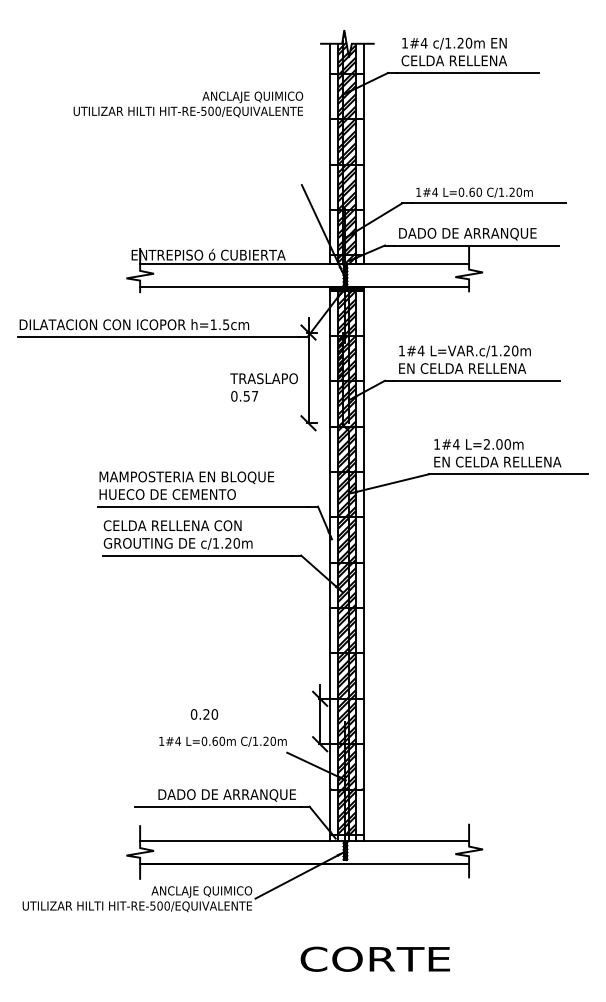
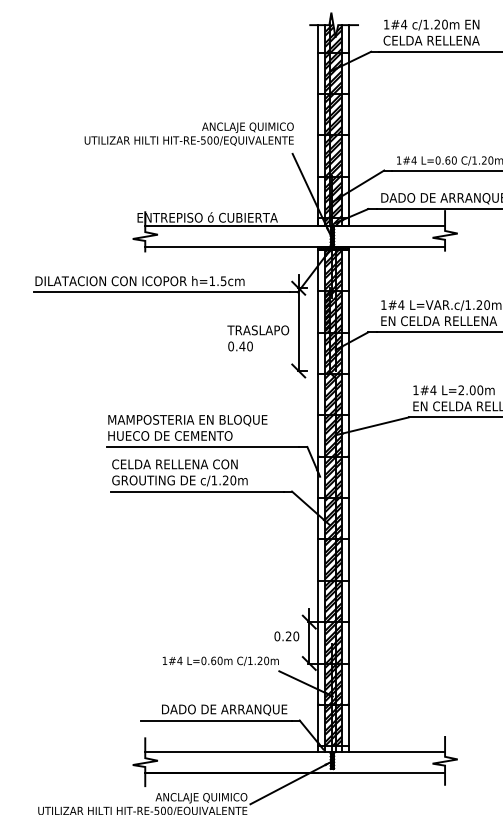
text: (188, 104) -> (189, 134), moved
text: (250, 396) -> (245, 346), 0.57 -> 0.40
text: (204, 714) -> (286, 636), moved

